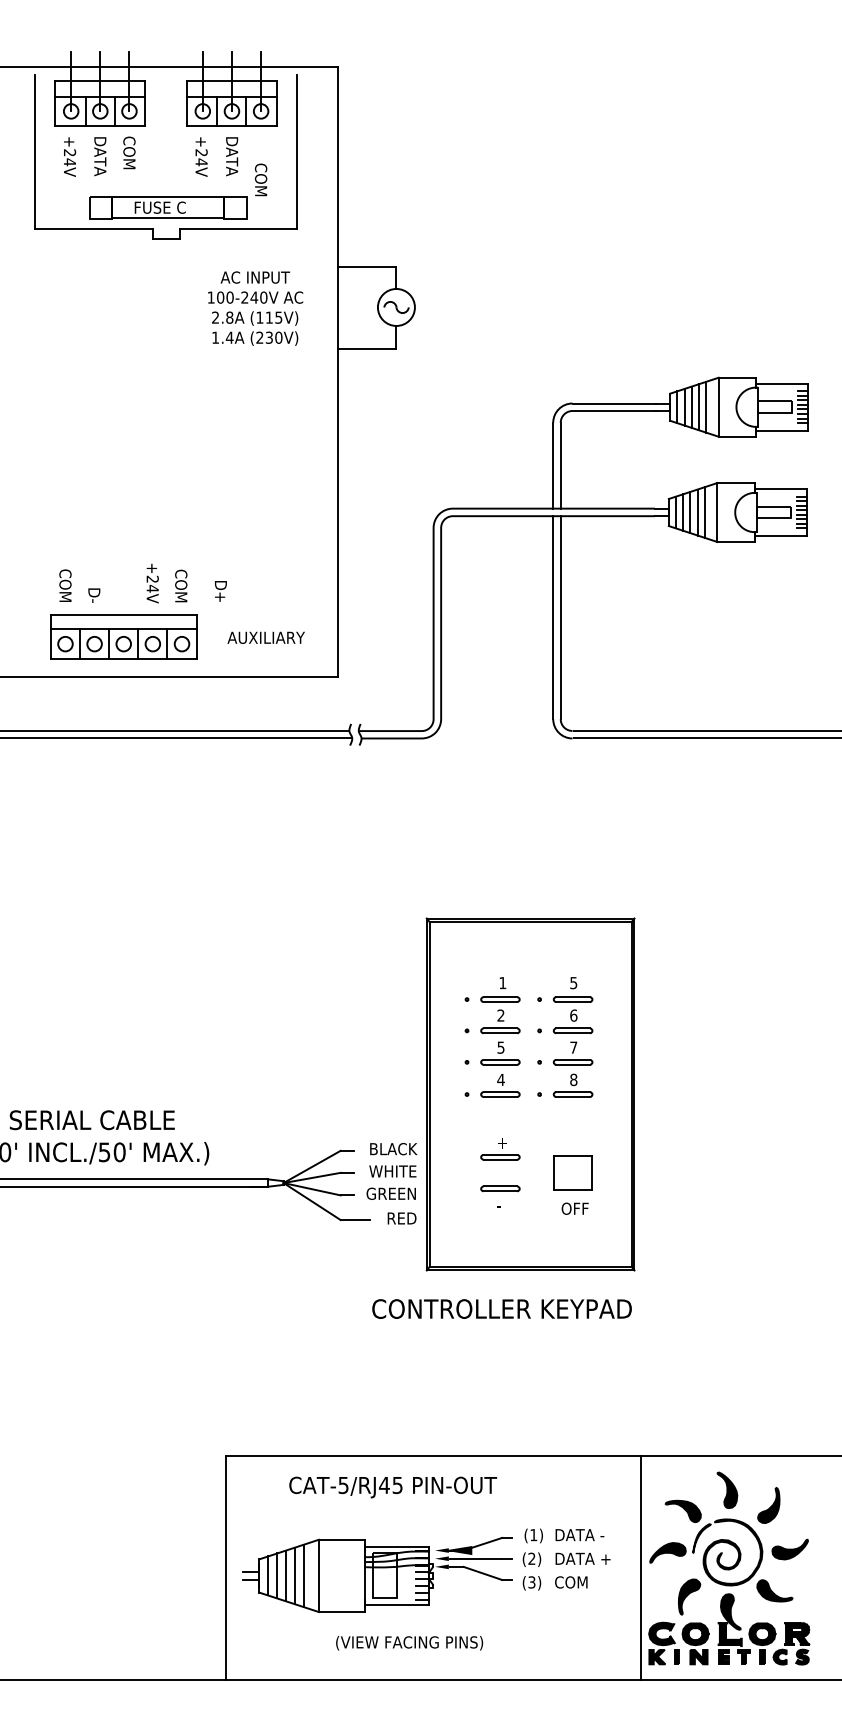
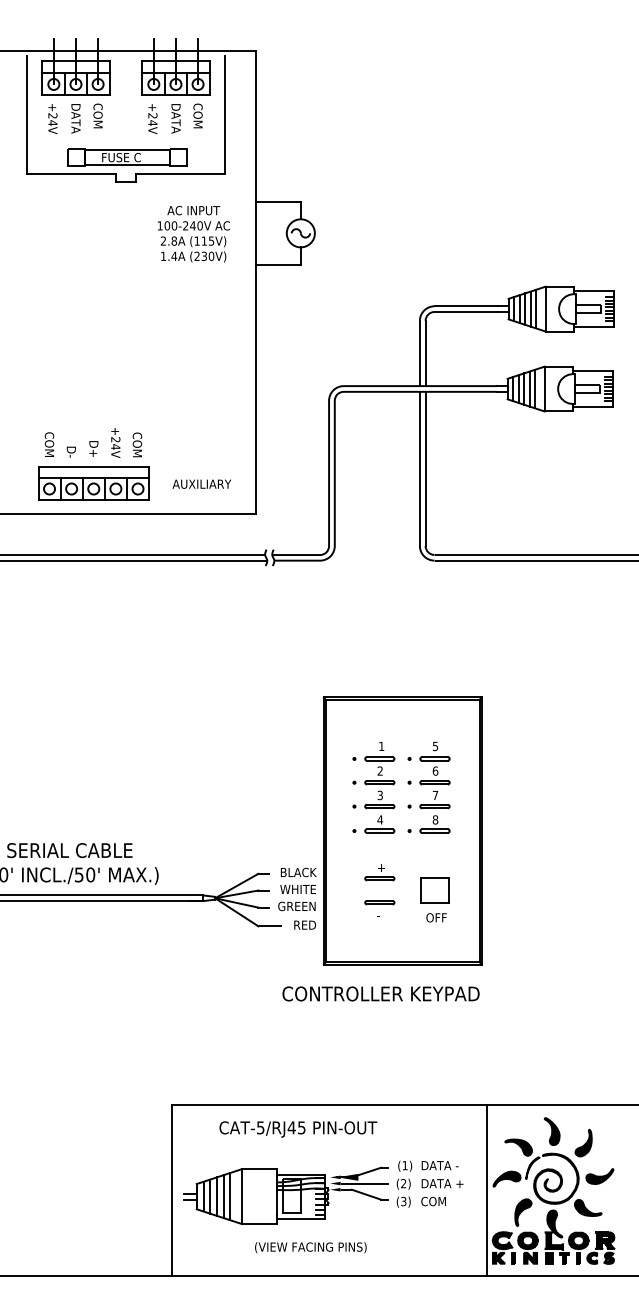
text: (261, 179) -> (198, 115), moved
text: (220, 591) -> (93, 449), moved
text: (500, 1046) -> (379, 794), 5 -> 3

